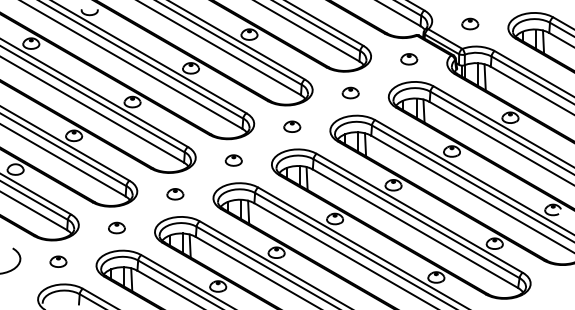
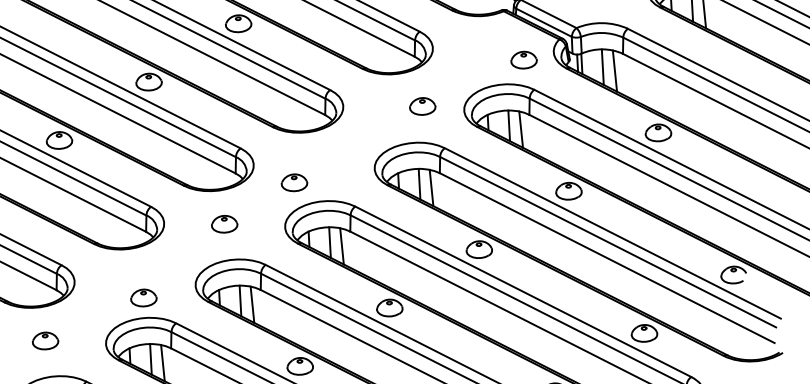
part: (409, 59) -> (524, 60), moved
part: (350, 92) -> (422, 105), moved
part: (292, 126) -> (294, 182), moved
part: (175, 194) -> (144, 298), moved

